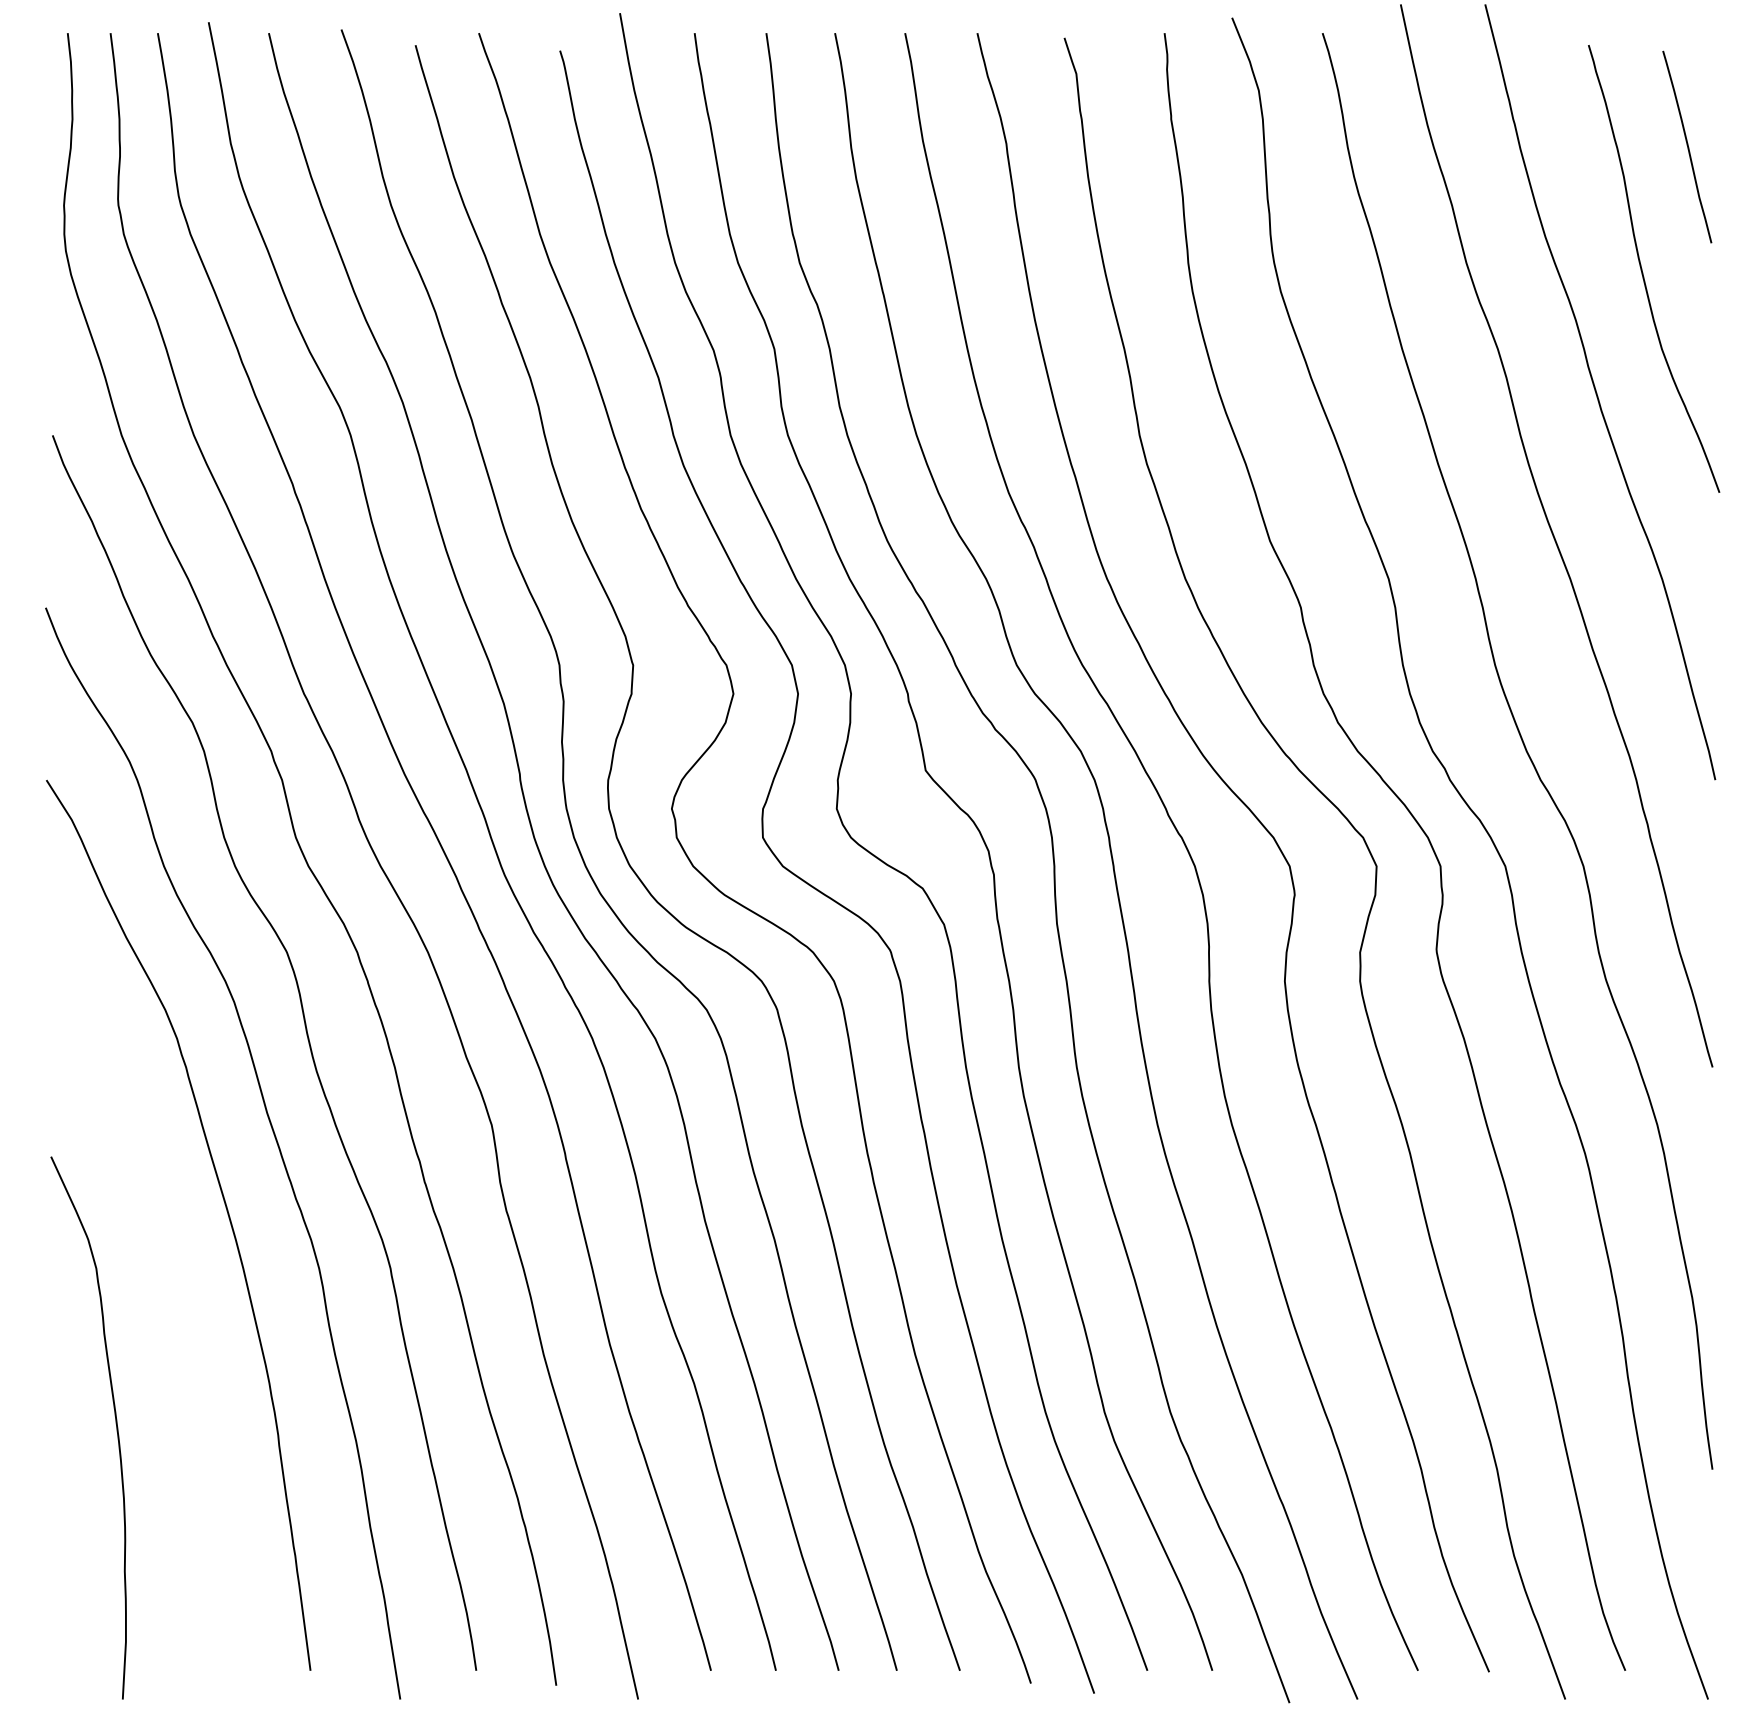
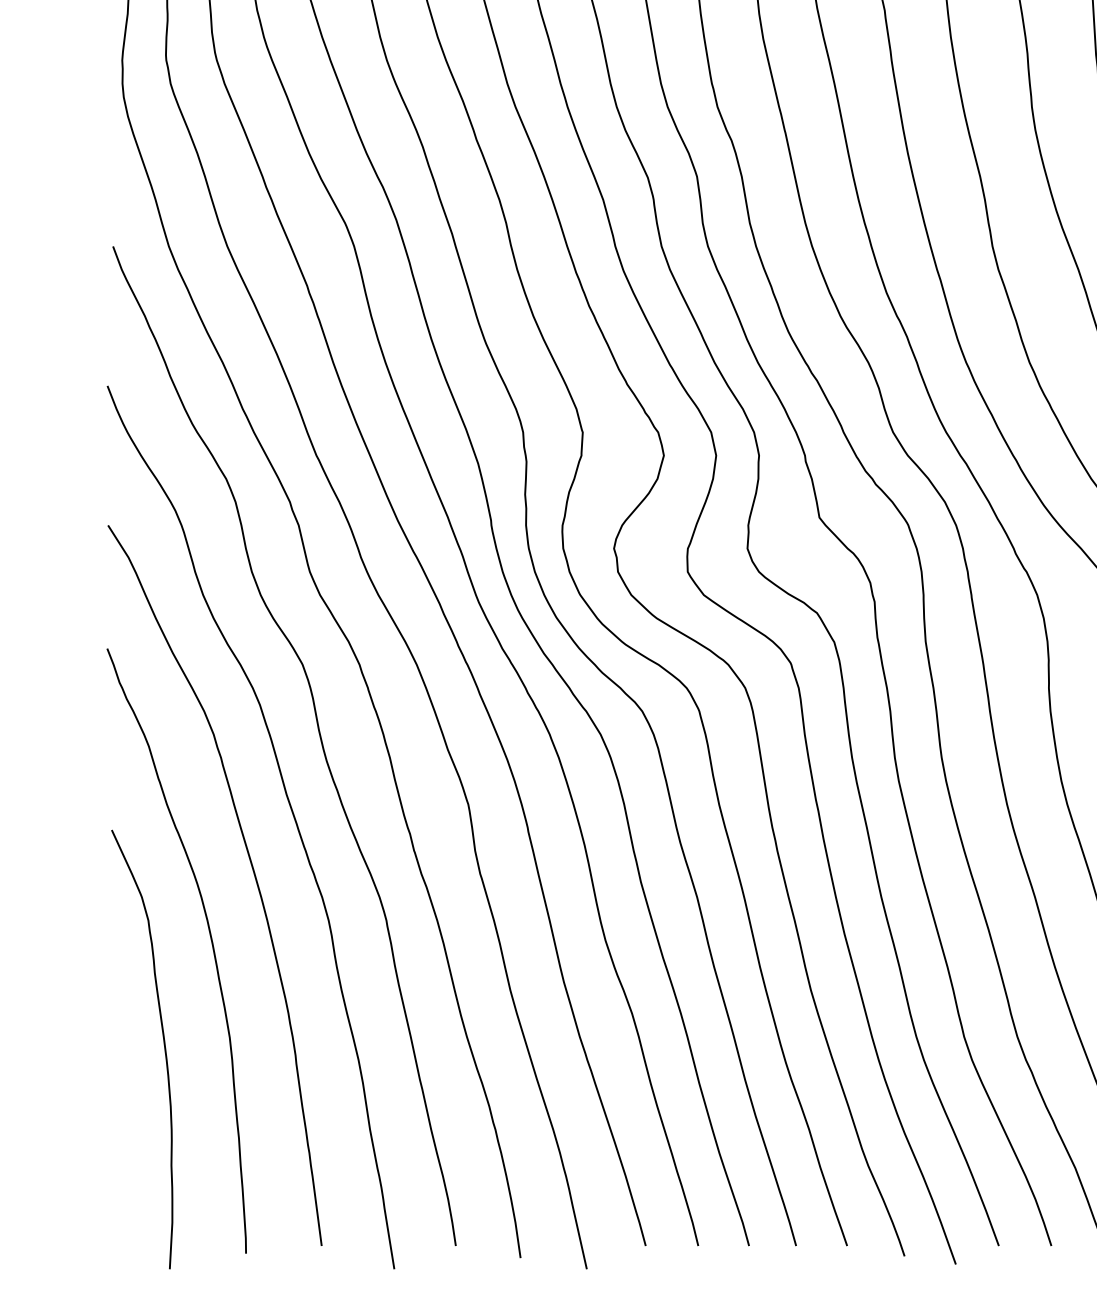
curve: (174, 1297) -> (211, 943), added

